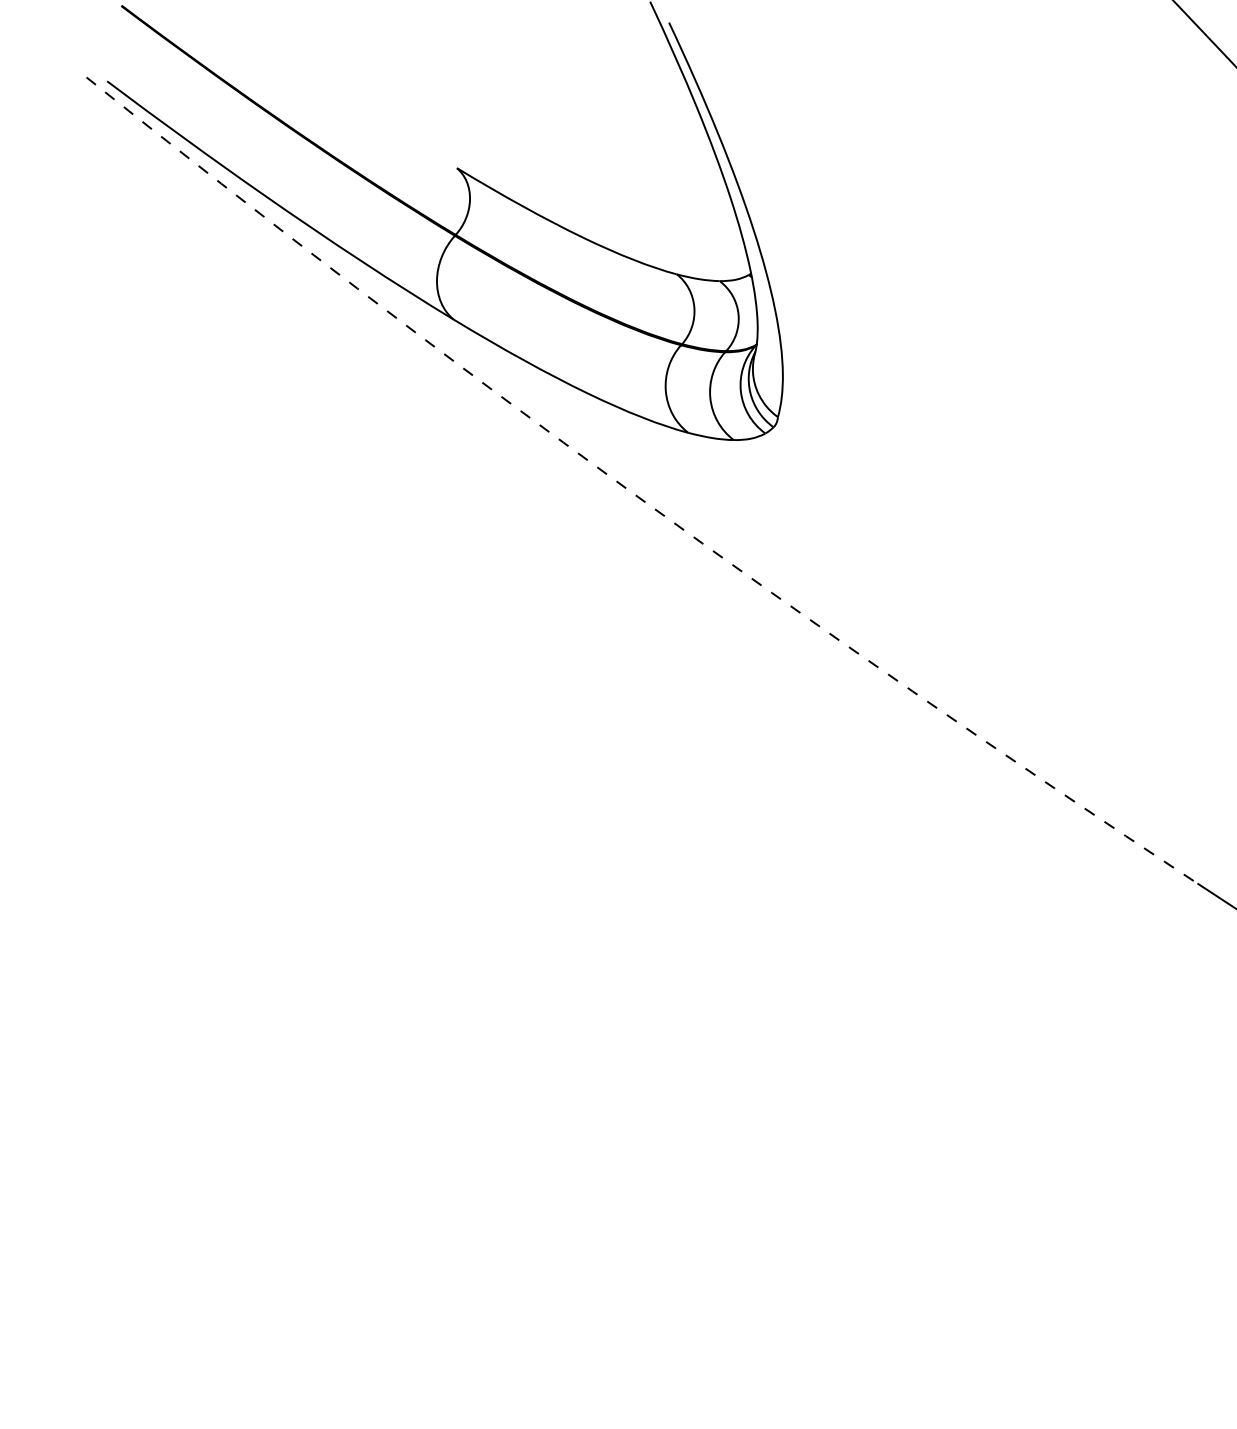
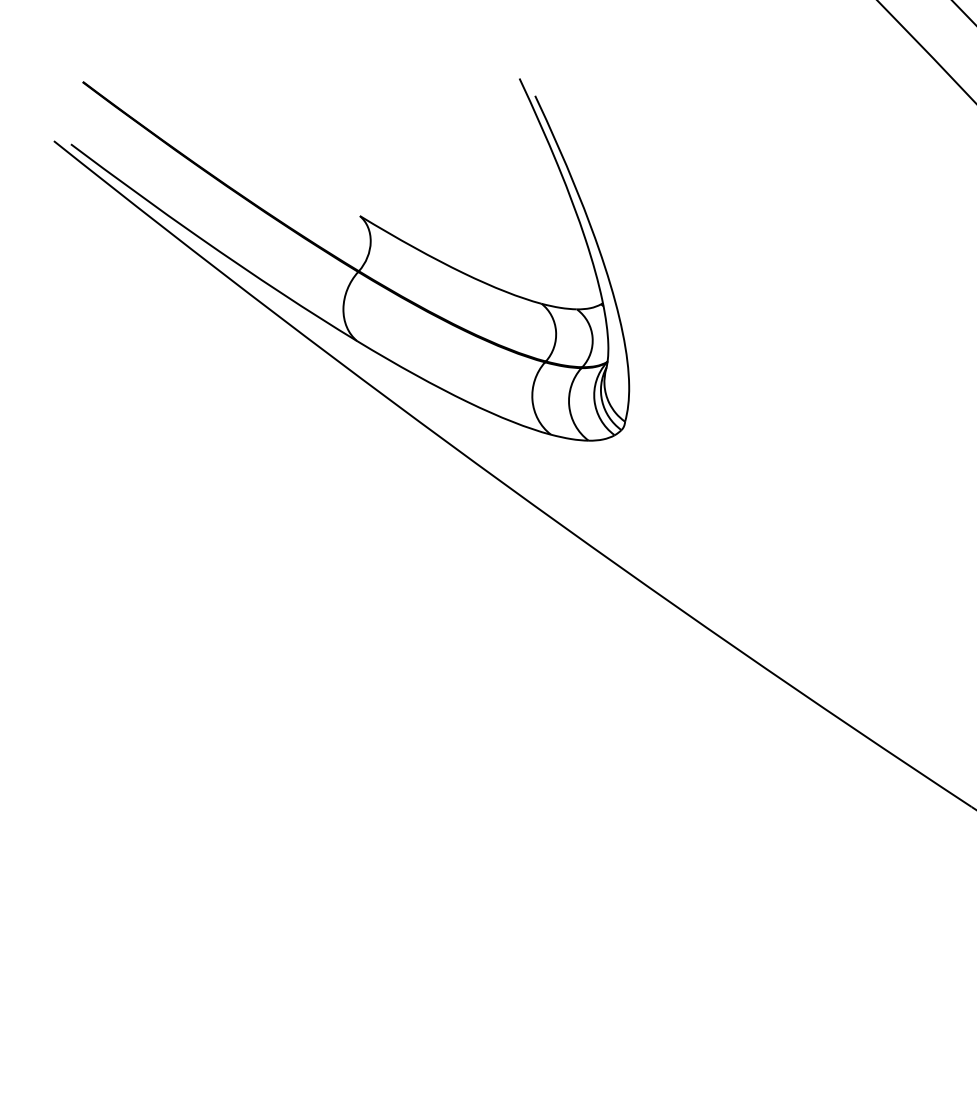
arc: (632, 493) -> (504, 484), dashed -> solid

